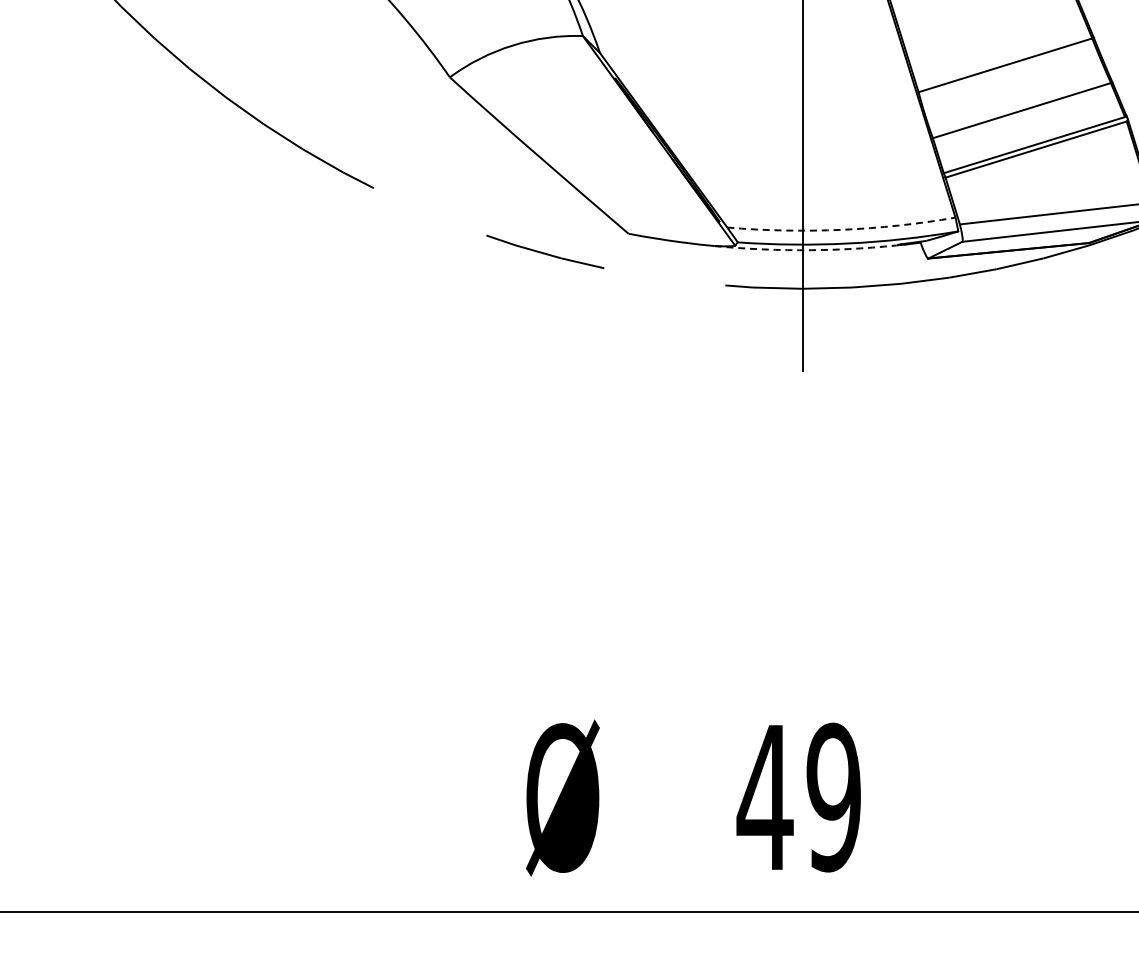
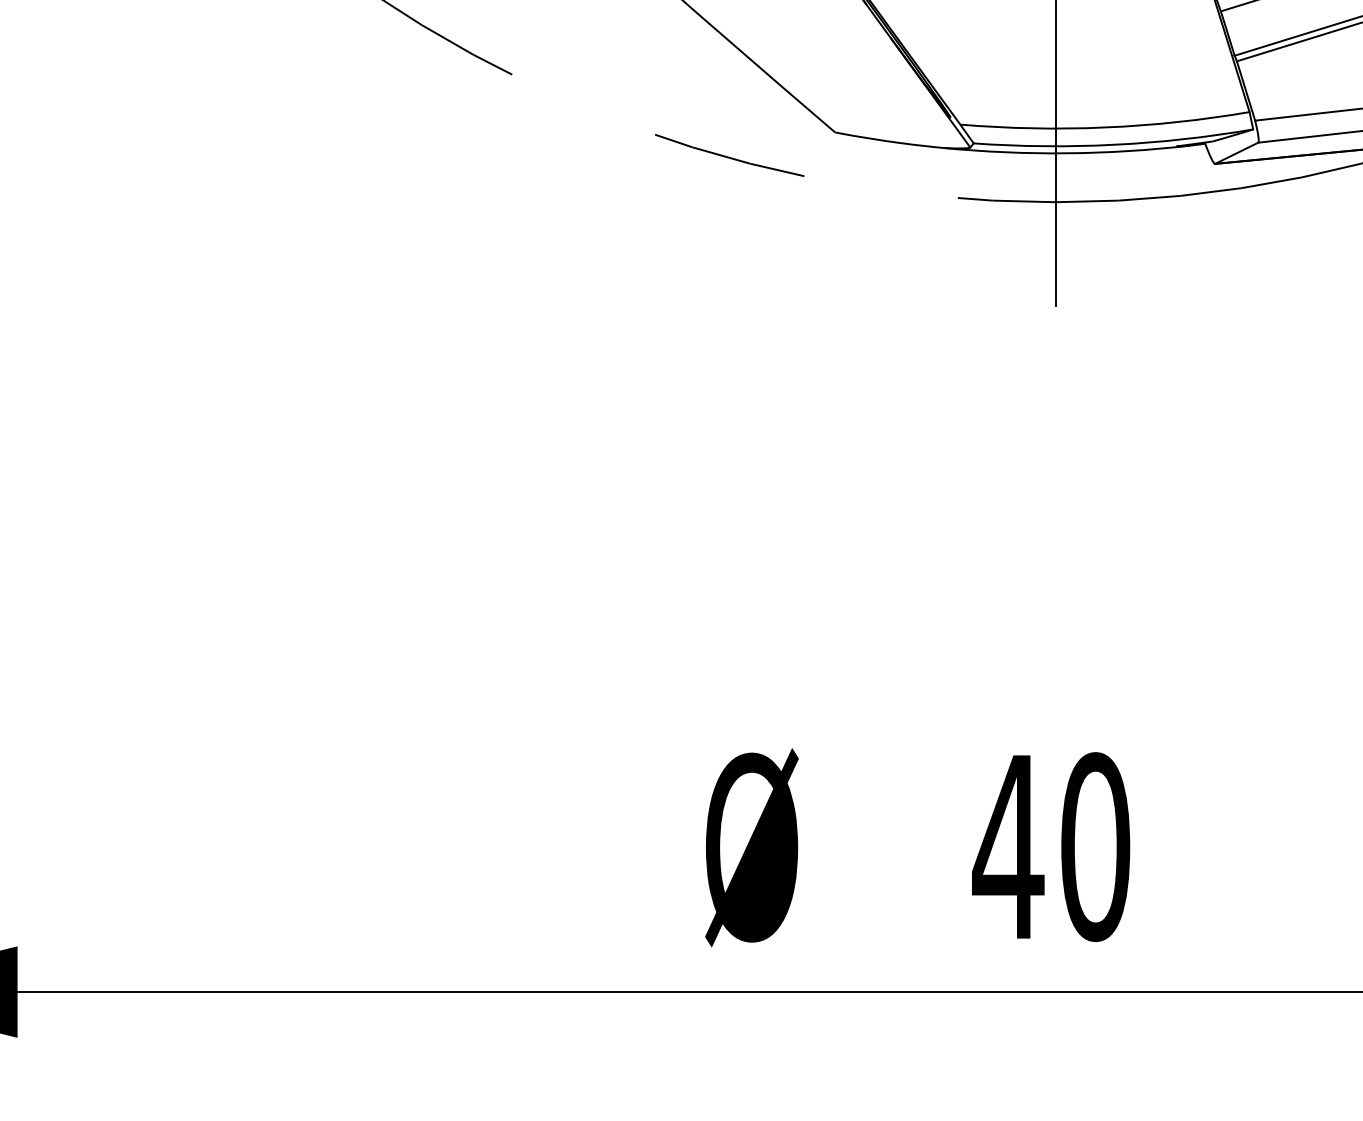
arc: (841, 229) -> (1105, 127), dashed -> solid
arc: (811, 250) -> (1067, 153), dashed -> solid
text: (833, 797) -> (1094, 846), 49 -> 40

